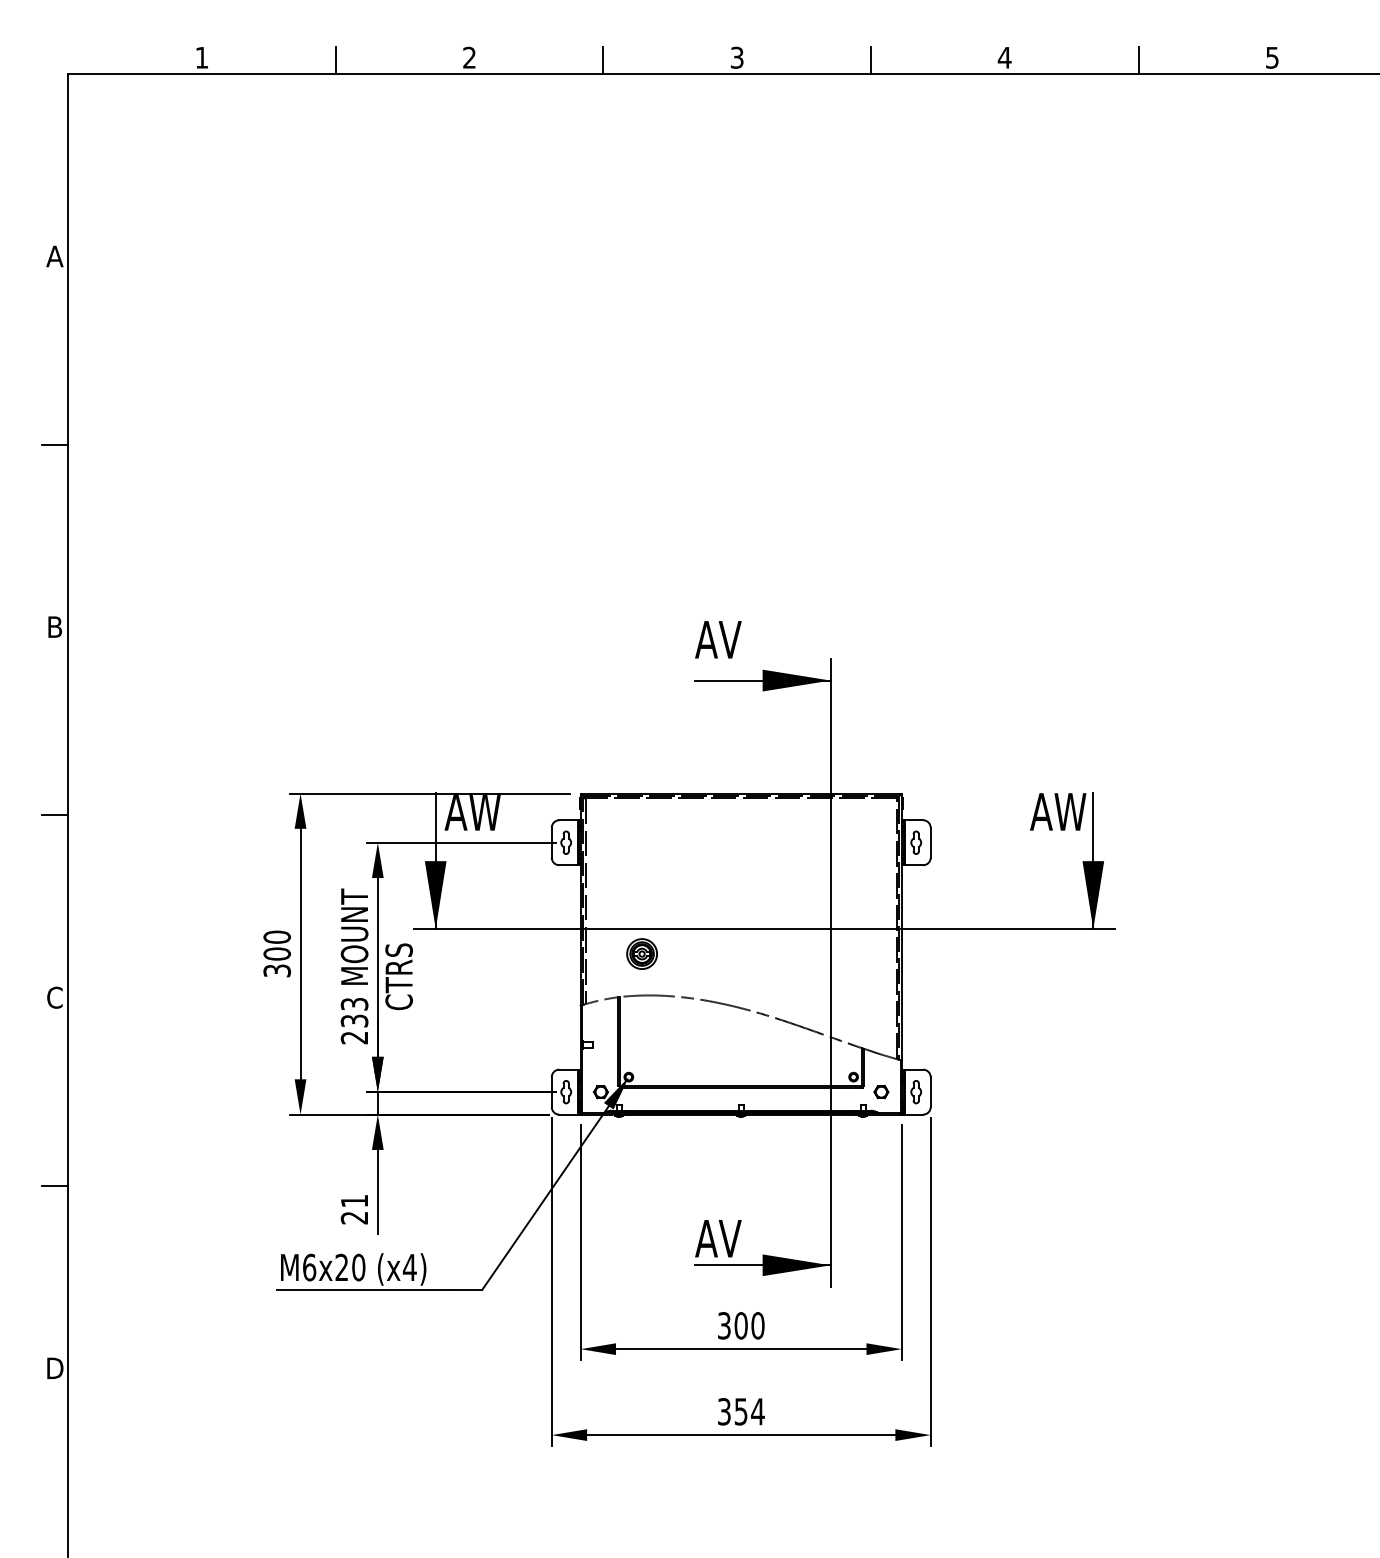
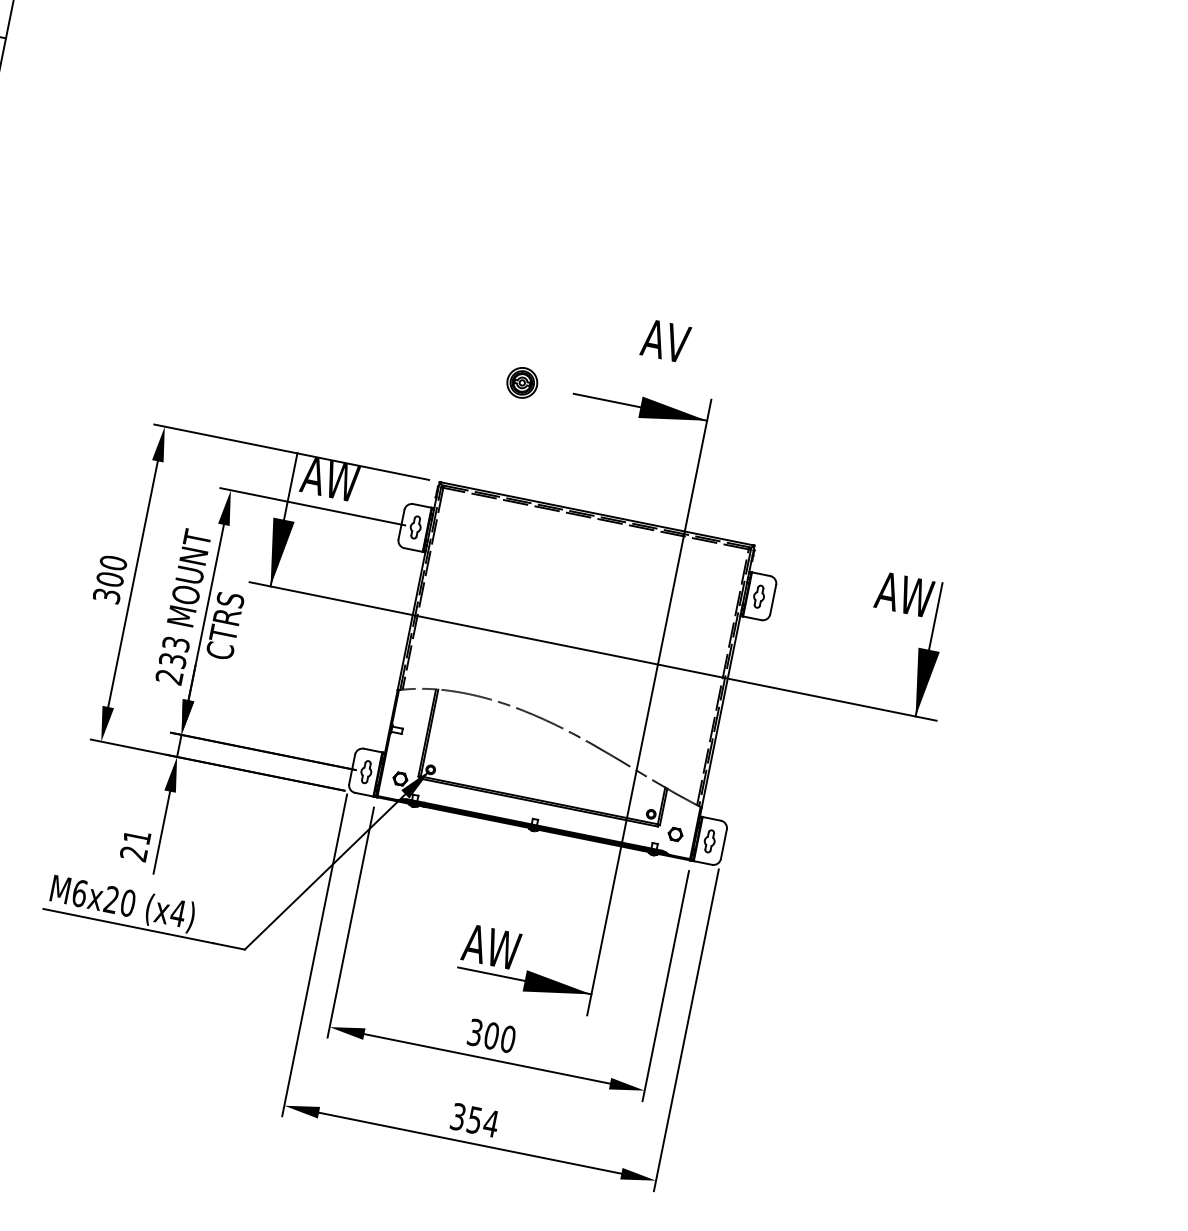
text: (718, 639) -> (665, 340), moved
part: (641, 953) -> (521, 382), moved
text: (734, 1238) -> (502, 949), AV -> AW

